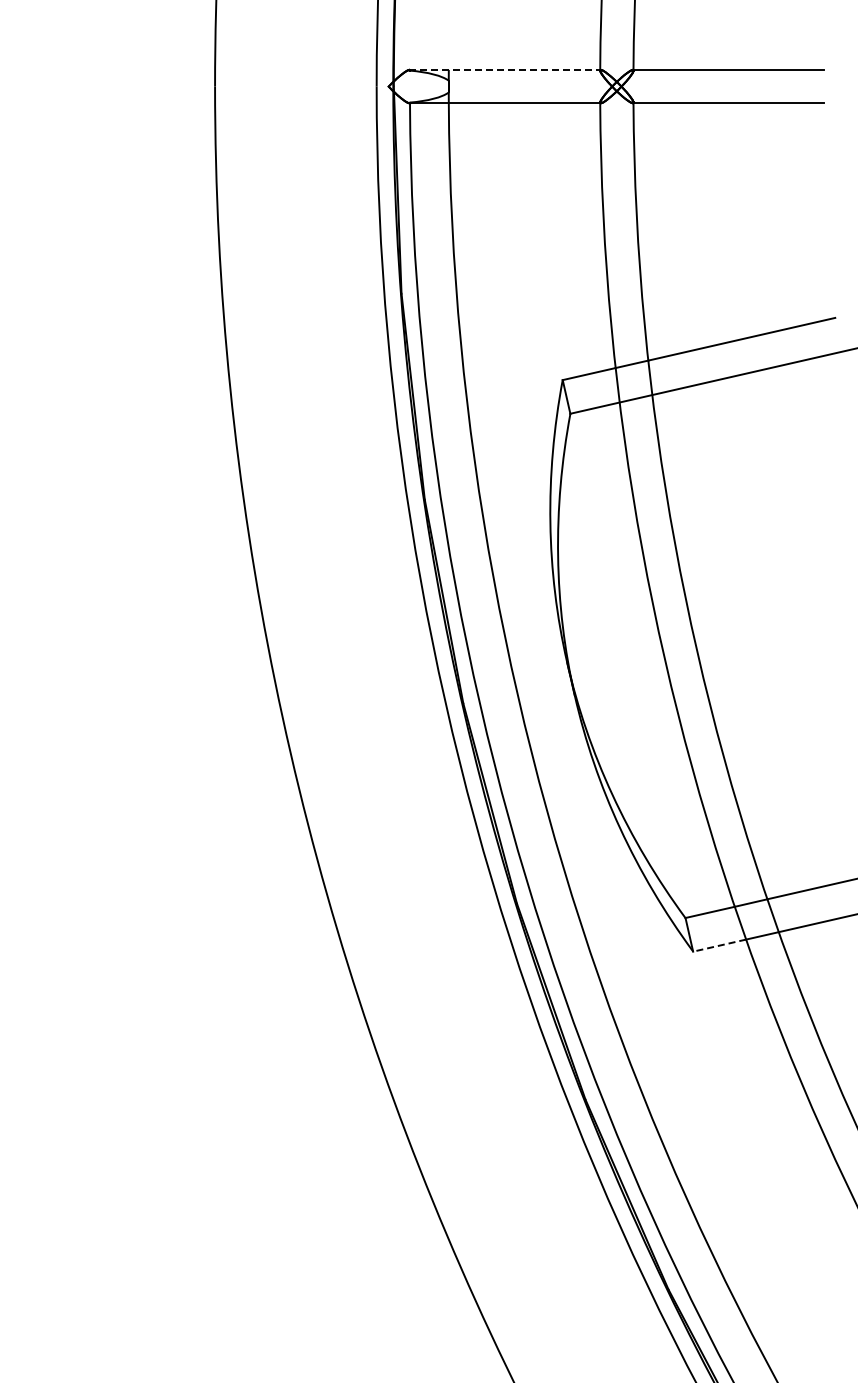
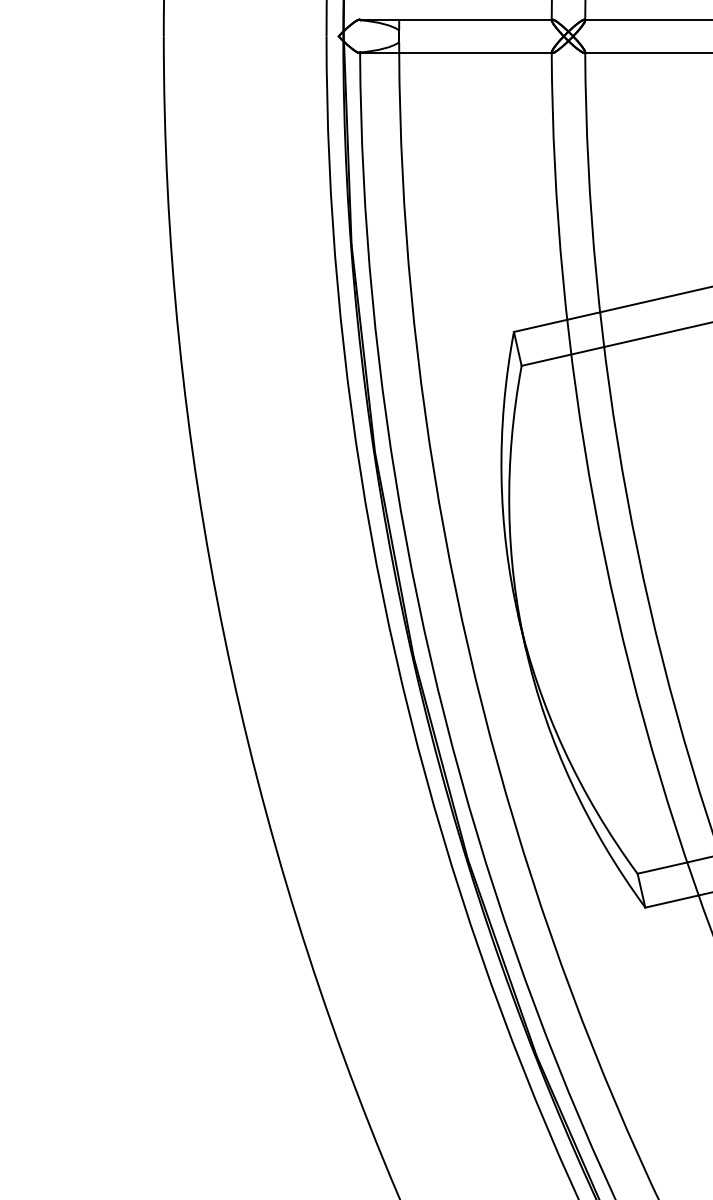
line: (505, 69) -> (456, 19), dashed -> solid
line: (719, 945) -> (671, 901), dashed -> solid

